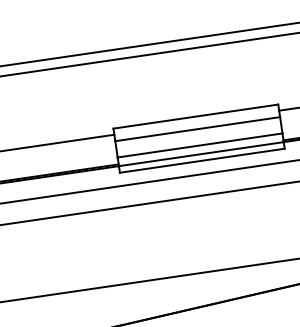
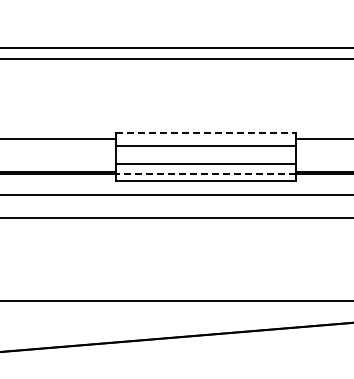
line: (195, 116) -> (205, 132), solid -> dashed
line: (201, 153) -> (205, 173), solid -> dashed

